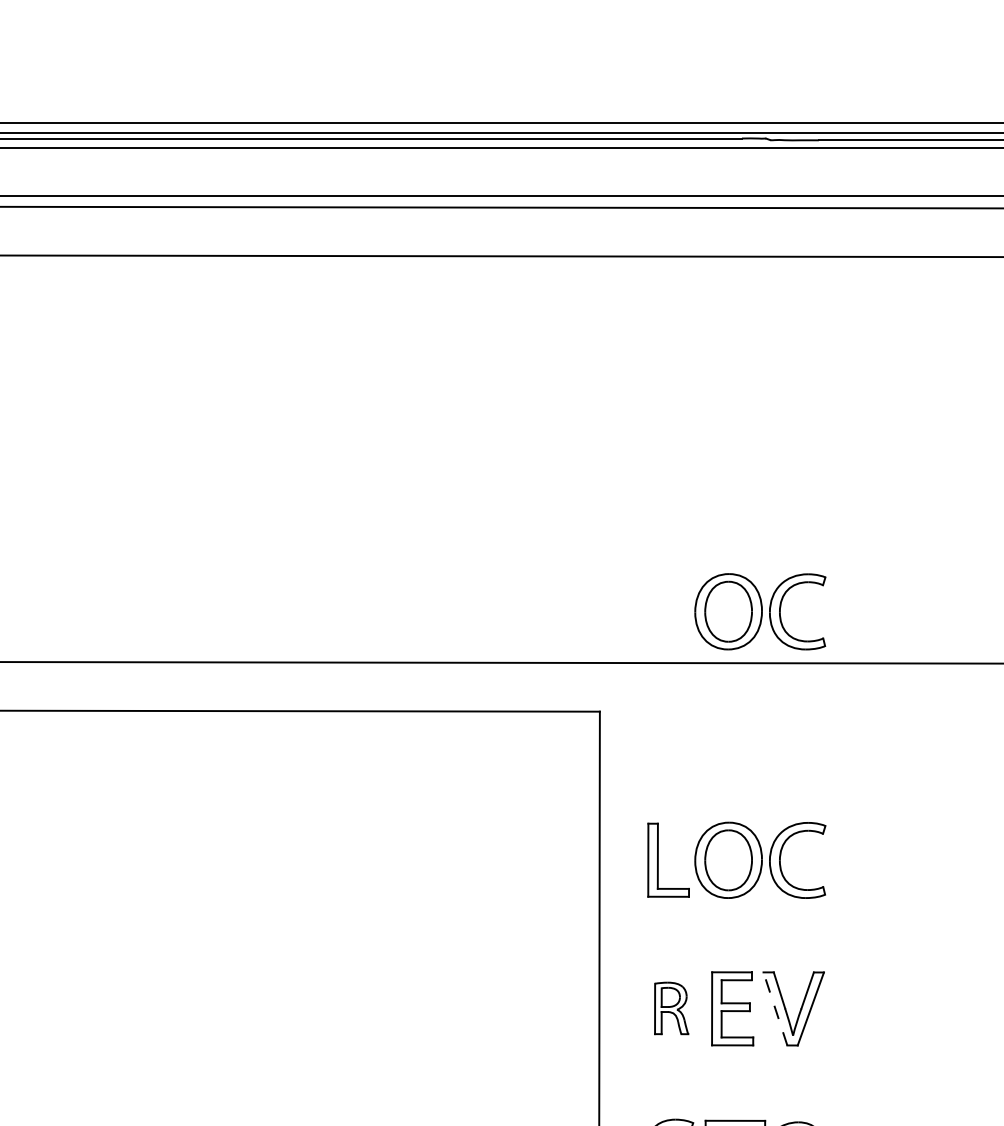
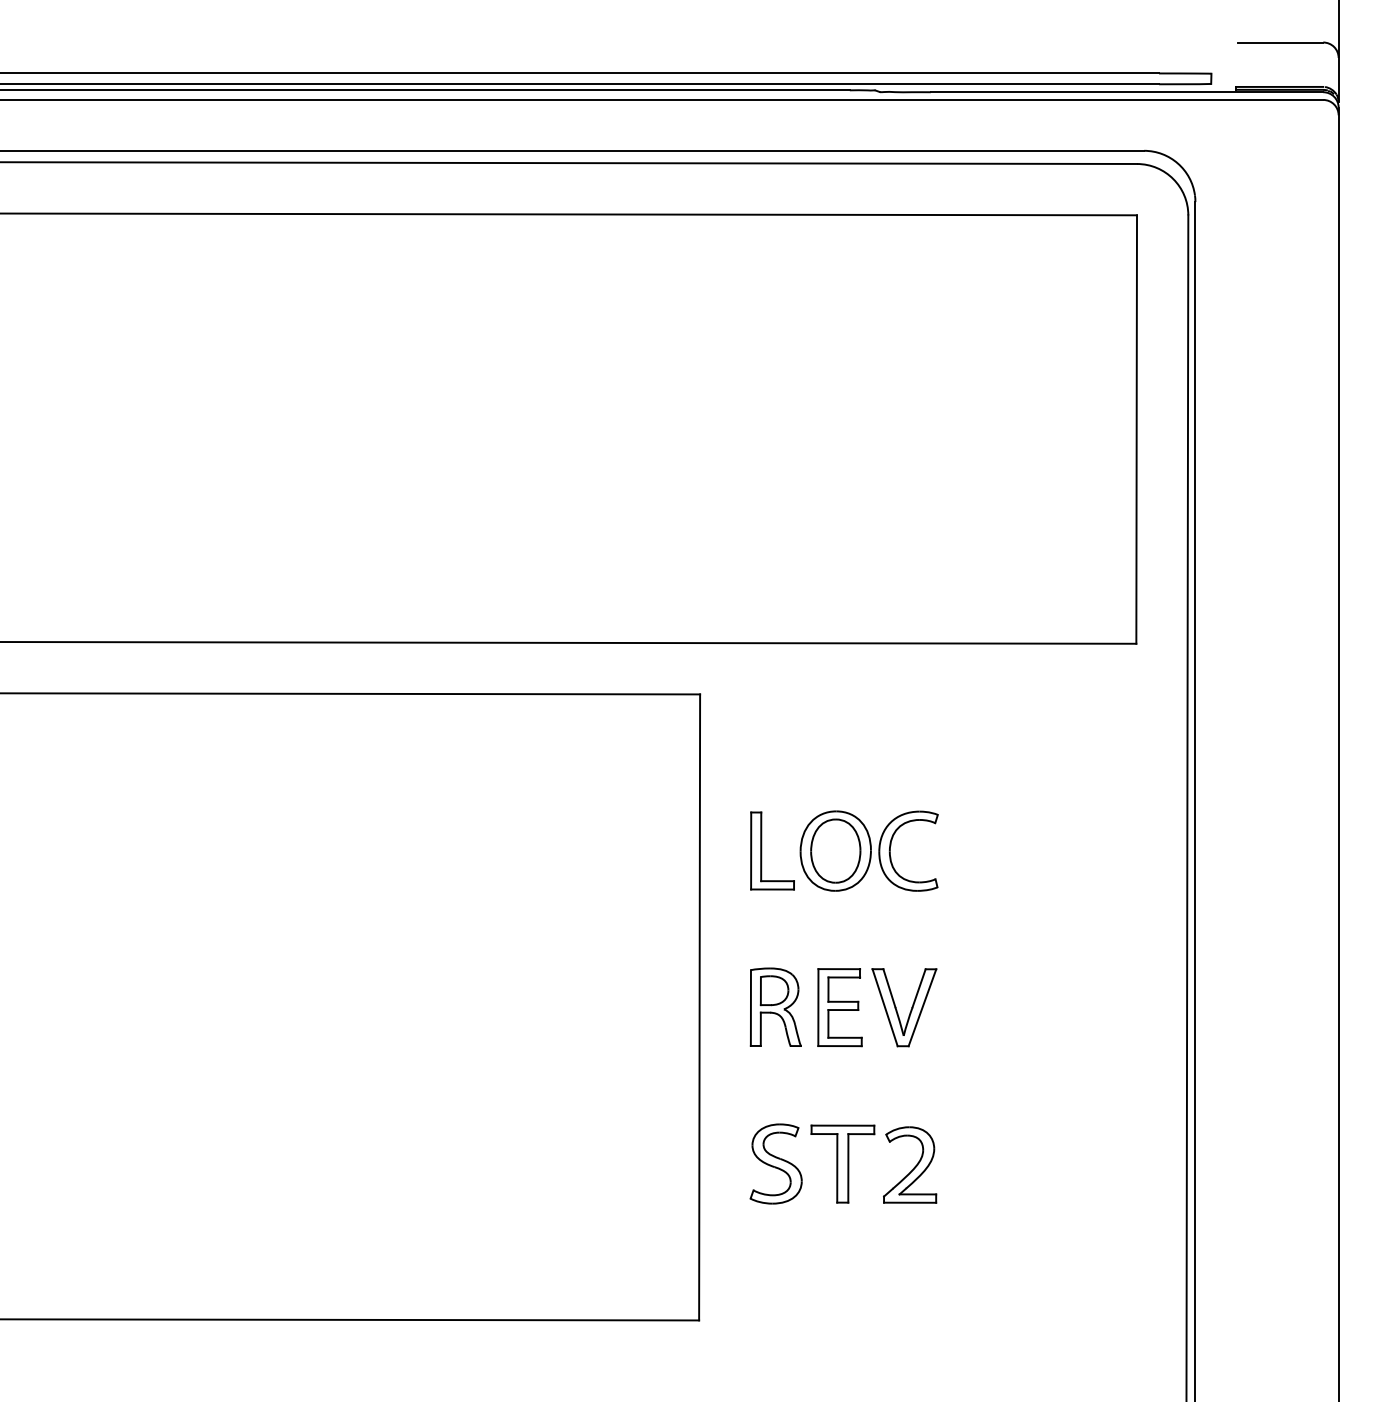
part: (759, 611) -> (868, 588), removed
part: (671, 1007) -> (775, 1006), size x1.43
line: (775, 1008) -> (885, 1007), dashed -> solid

